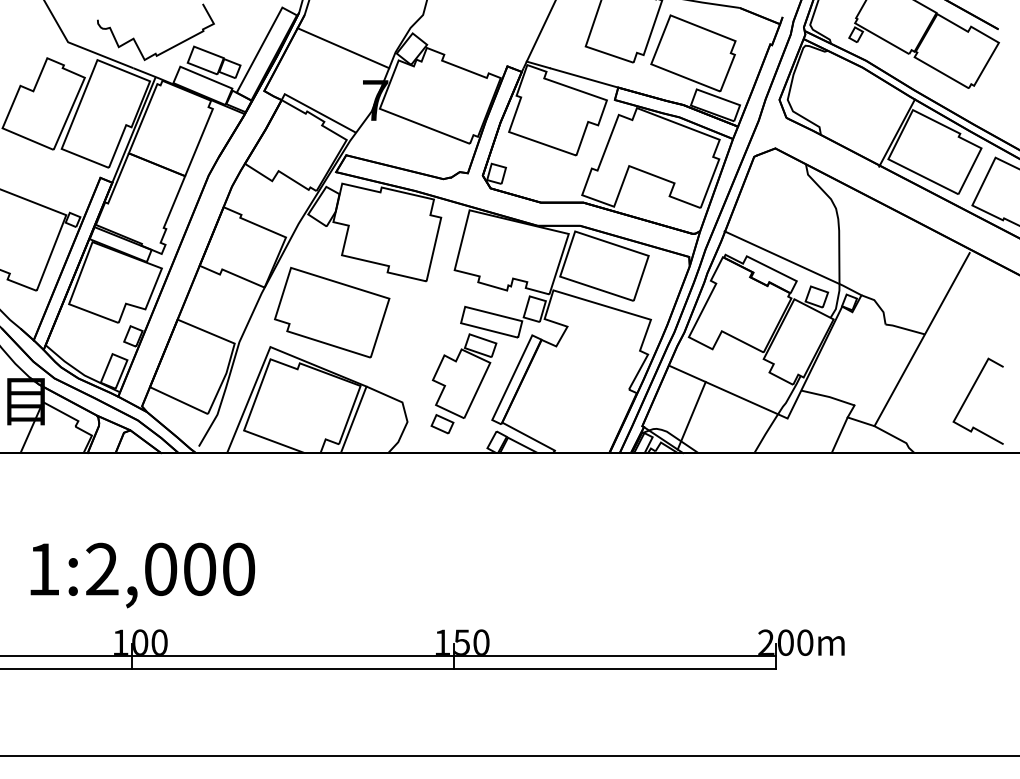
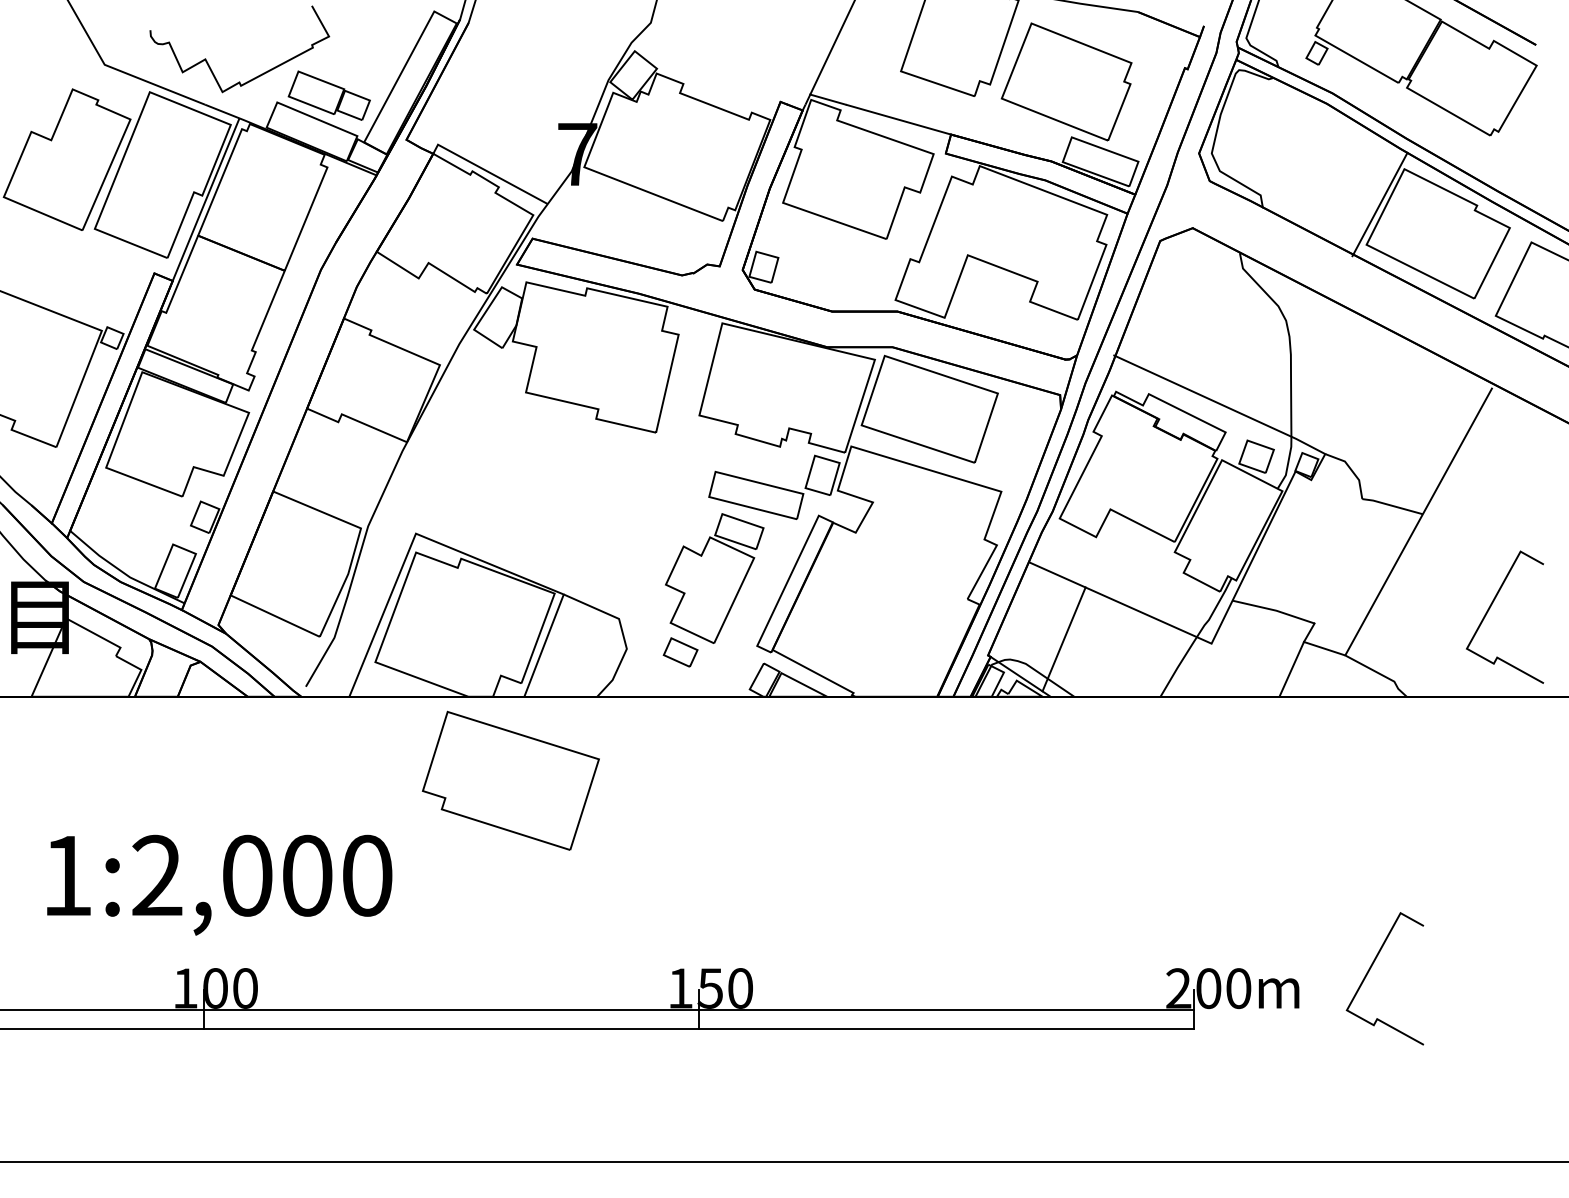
line: (343, 48) -> (528, 74), removed
part: (332, 312) -> (511, 780), moved
curve: (891, 630) -> (1371, 969), added

